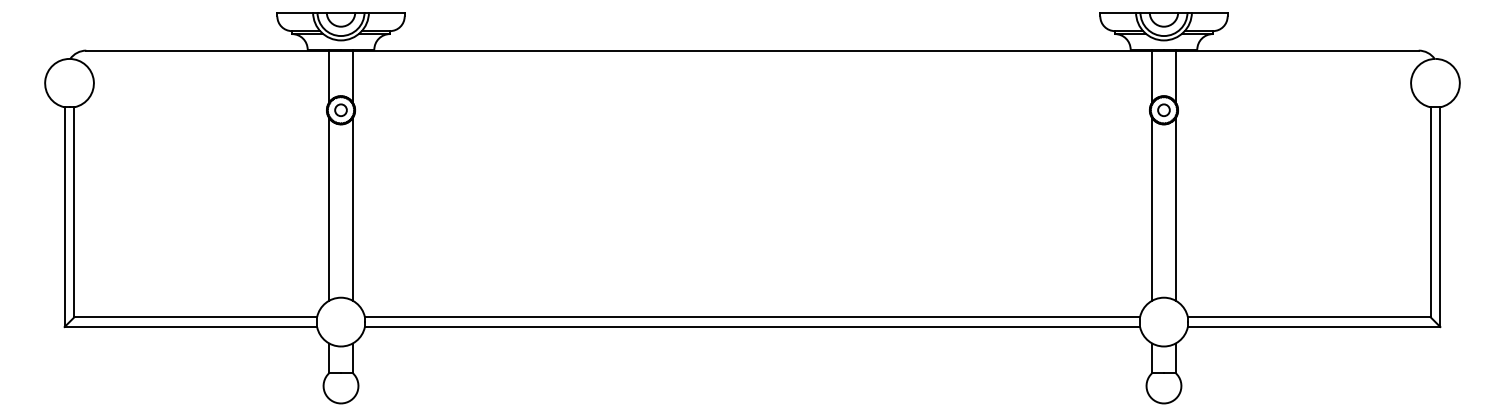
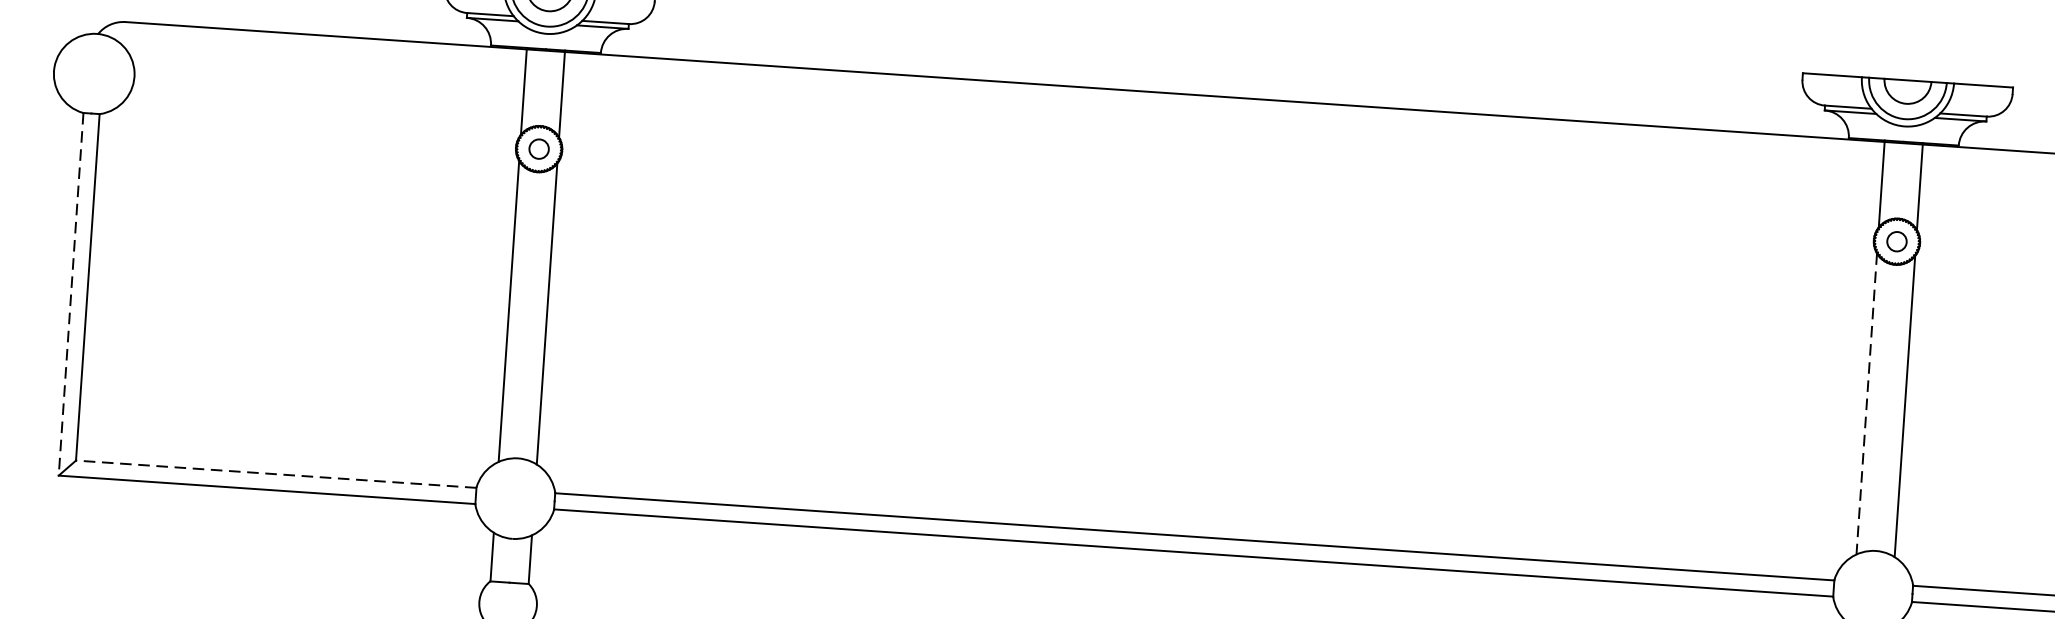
line: (1152, 209) -> (1866, 404), solid -> dashed
line: (64, 217) -> (70, 294), solid -> dashed
line: (195, 317) -> (275, 474), solid -> dashed

